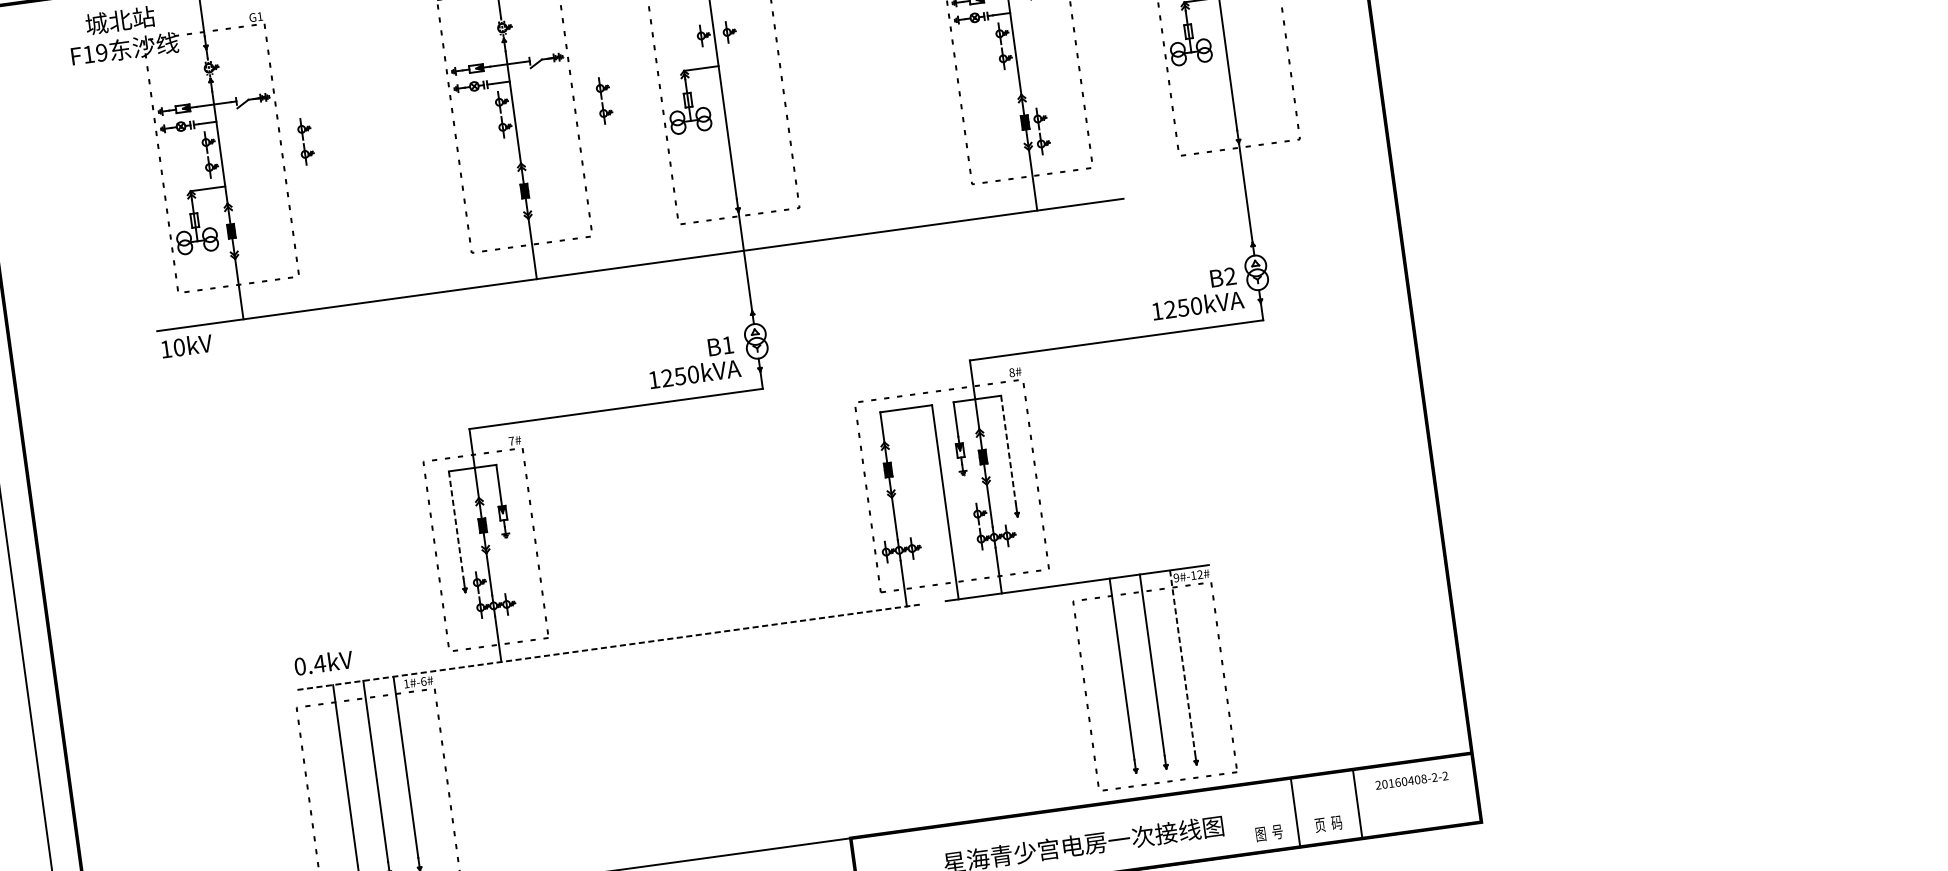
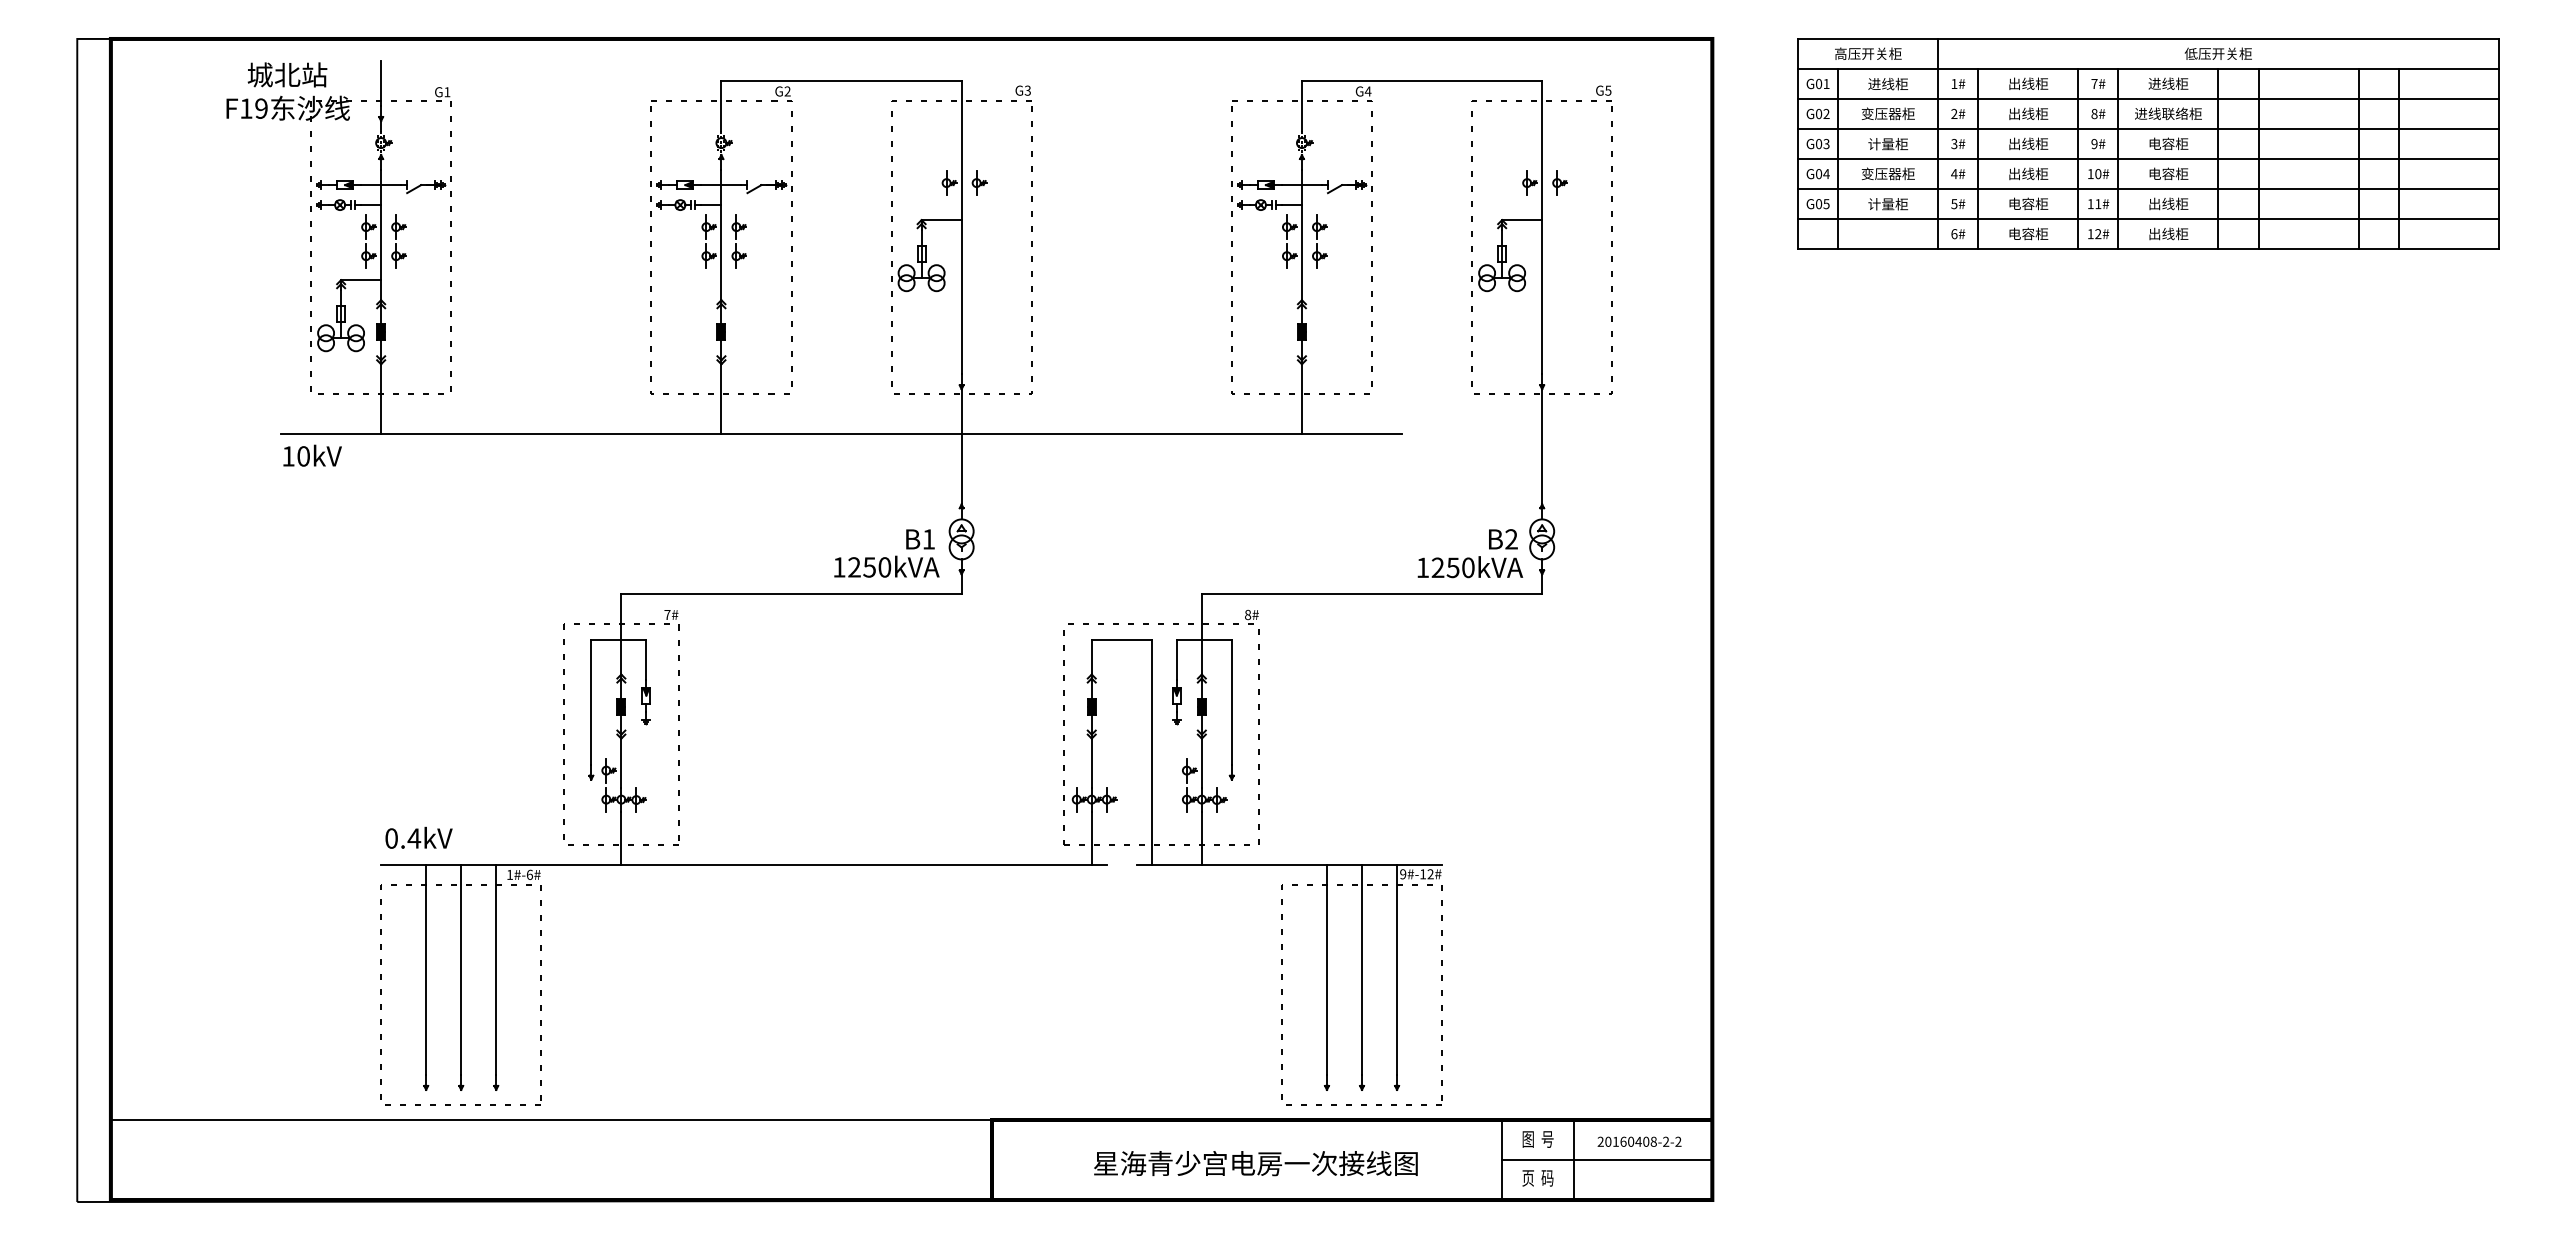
part: (603, 100) -> (738, 241), moved
part: (1041, 131) -> (1319, 241), moved
part: (305, 141) -> (398, 241), moved
line: (1008, 450) -> (1231, 702), dashed -> solid
line: (456, 525) -> (591, 702), dashed -> solid
line: (606, 647) -> (743, 864), dashed -> solid
line: (1182, 661) -> (1397, 970), dashed -> solid
line: (1386, 799) -> (1607, 1159), added
text: (1268, 833) -> (1537, 1139), moved

